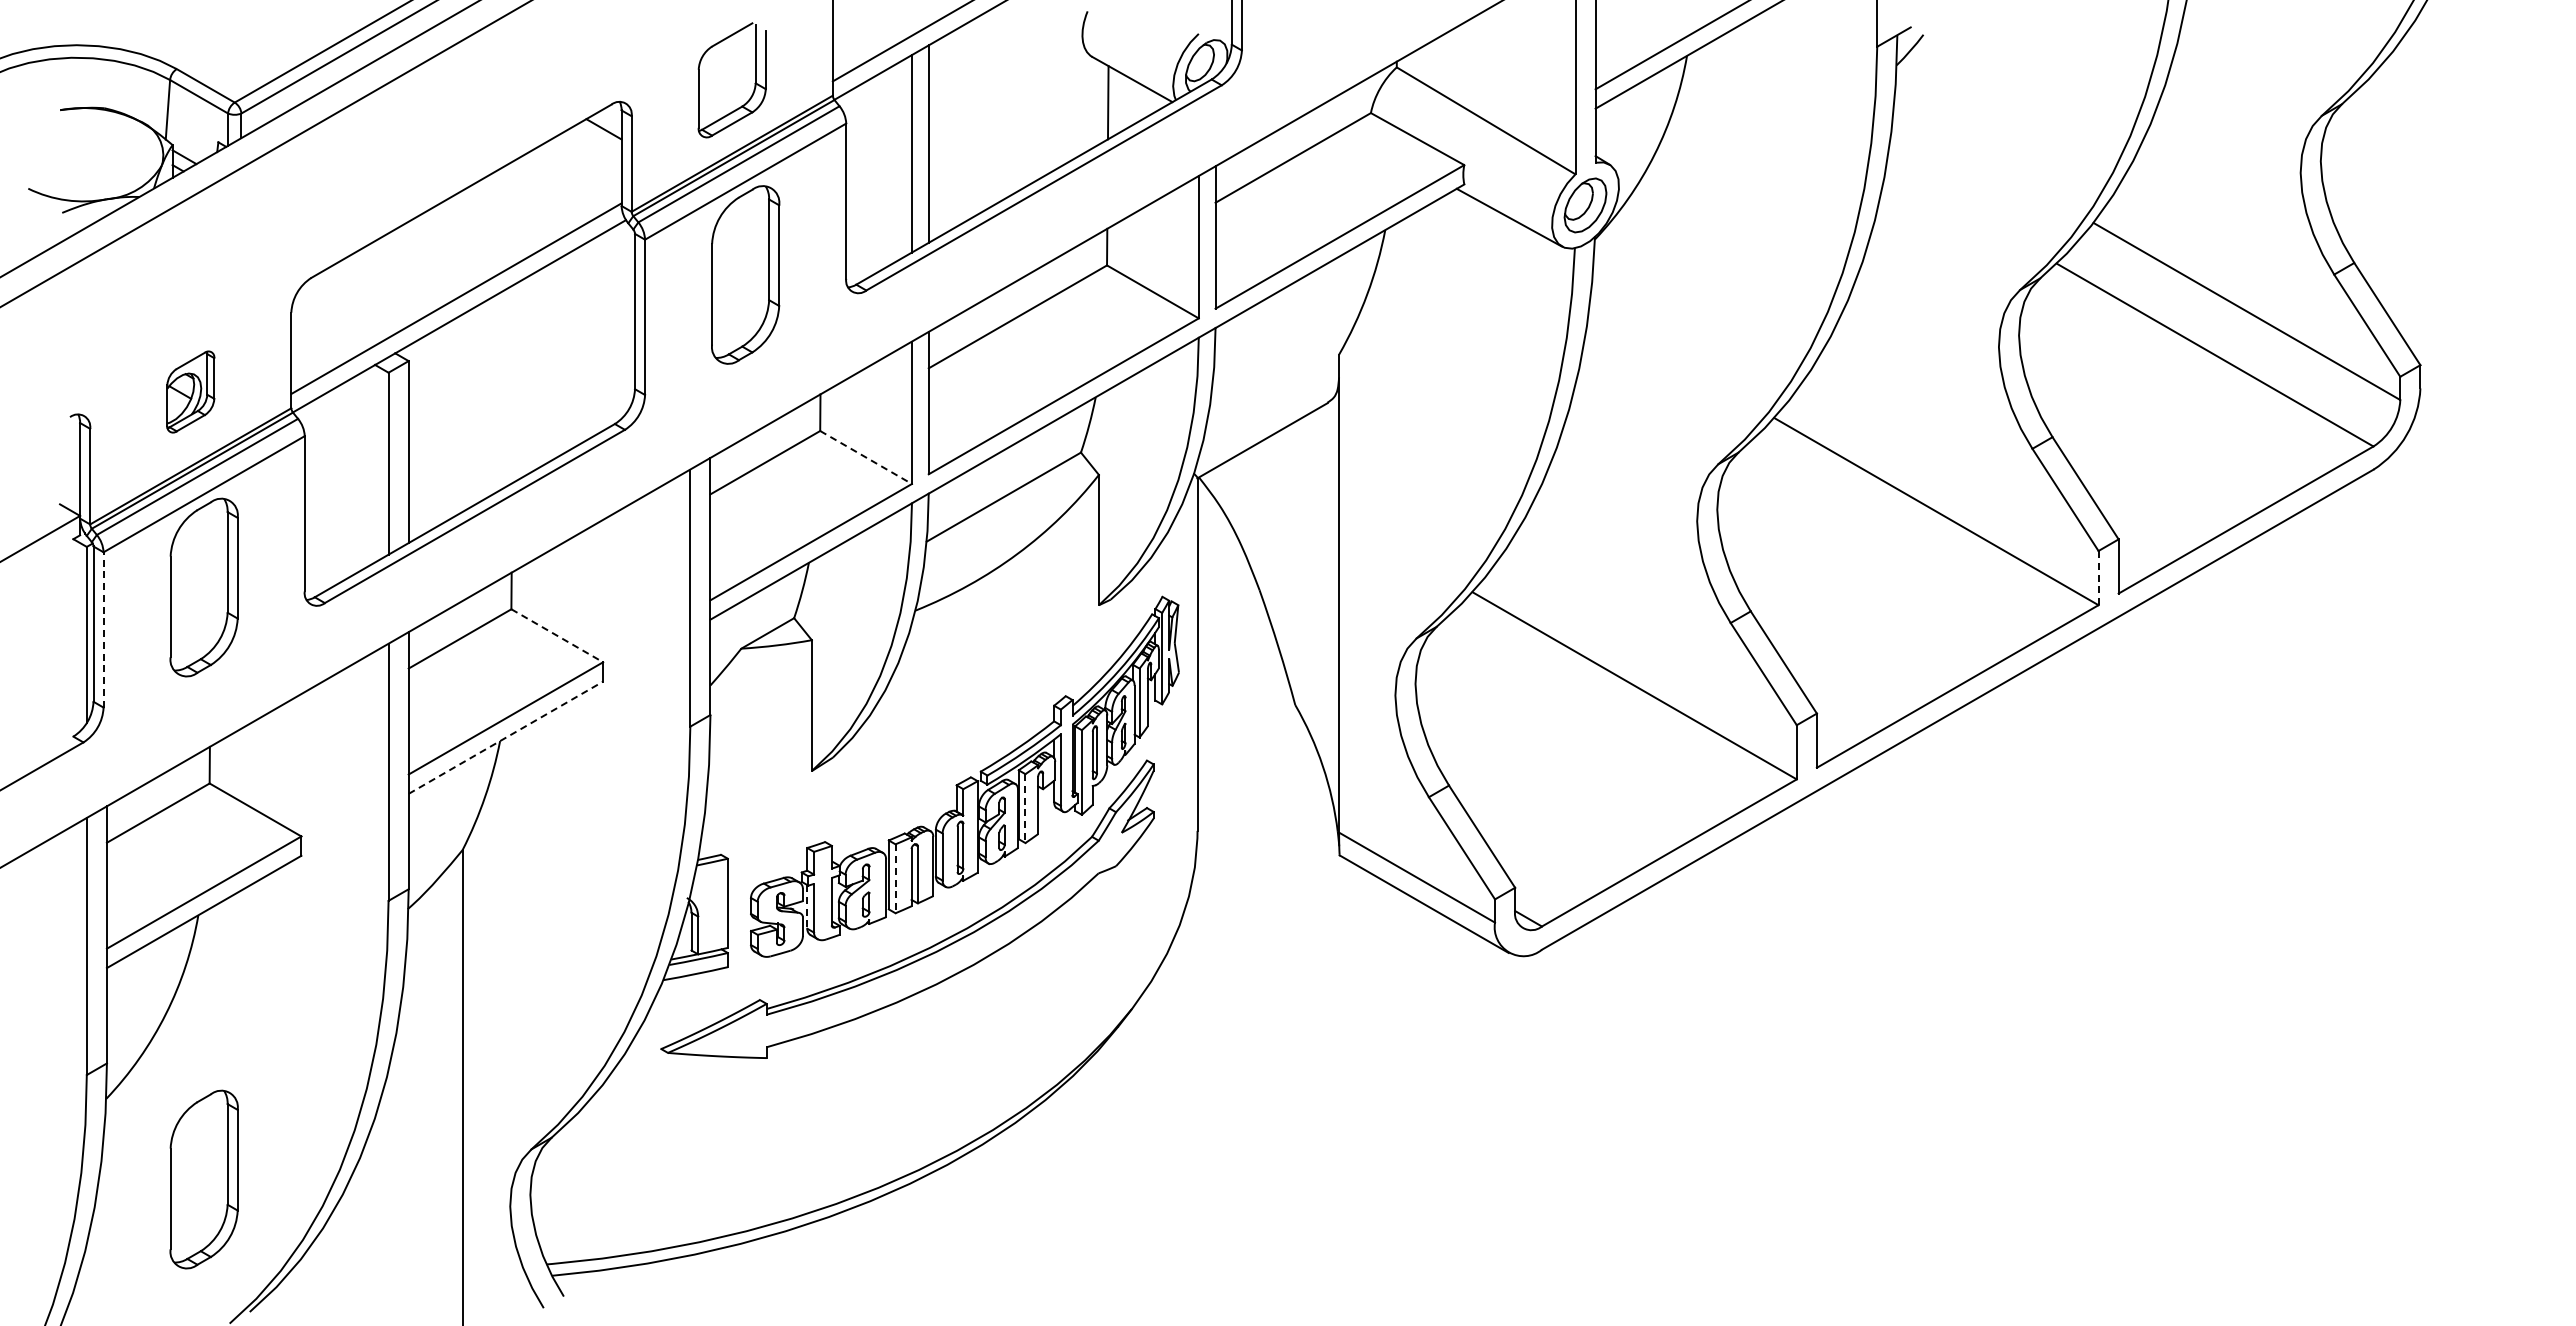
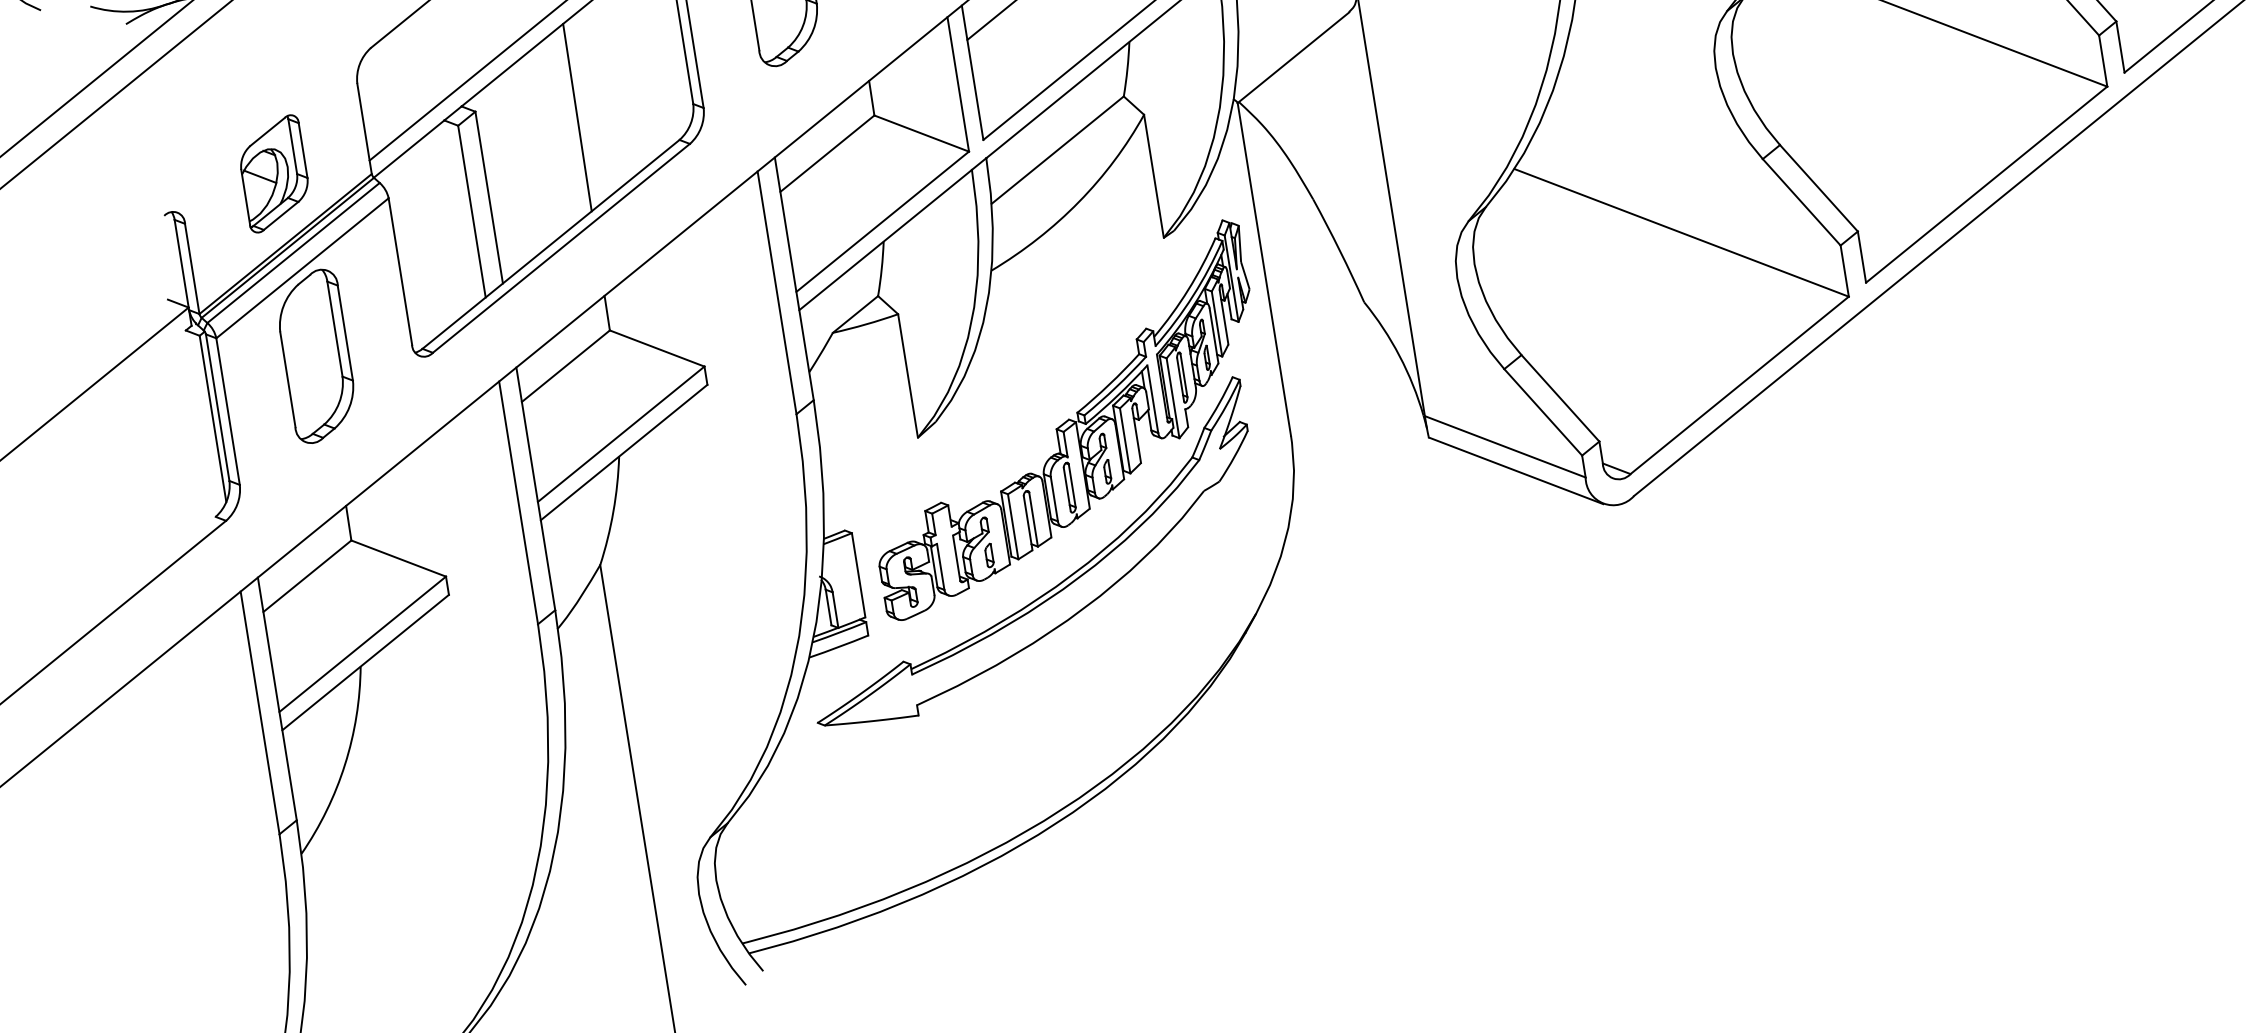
line: (512, 383) -> (576, 117), added
part: (190, 391) -> (274, 173), size x1.43
line: (866, 457) -> (922, 133), dashed -> solid
line: (2098, 577) -> (2103, 60), dashed -> solid
line: (103, 629) -> (227, 411), dashed -> solid
line: (557, 635) -> (657, 348), dashed -> solid
line: (506, 737) -> (624, 452), dashed -> solid
line: (1025, 809) -> (1125, 441), dashed -> solid
line: (895, 879) -> (1013, 527), dashed -> solid
line: (807, 906) -> (934, 566), dashed -> solid
part: (203, 1179) -> (405, 915), removed

